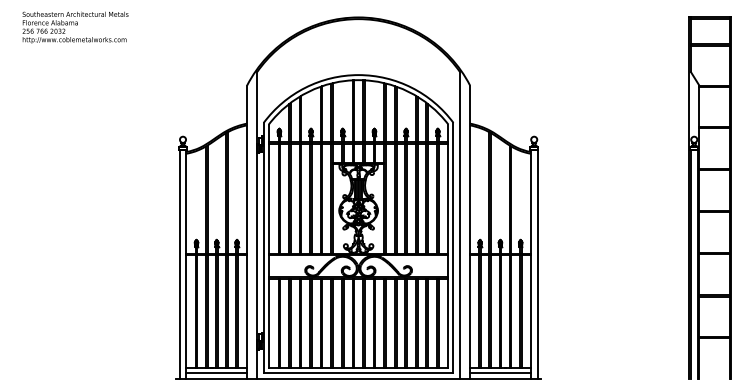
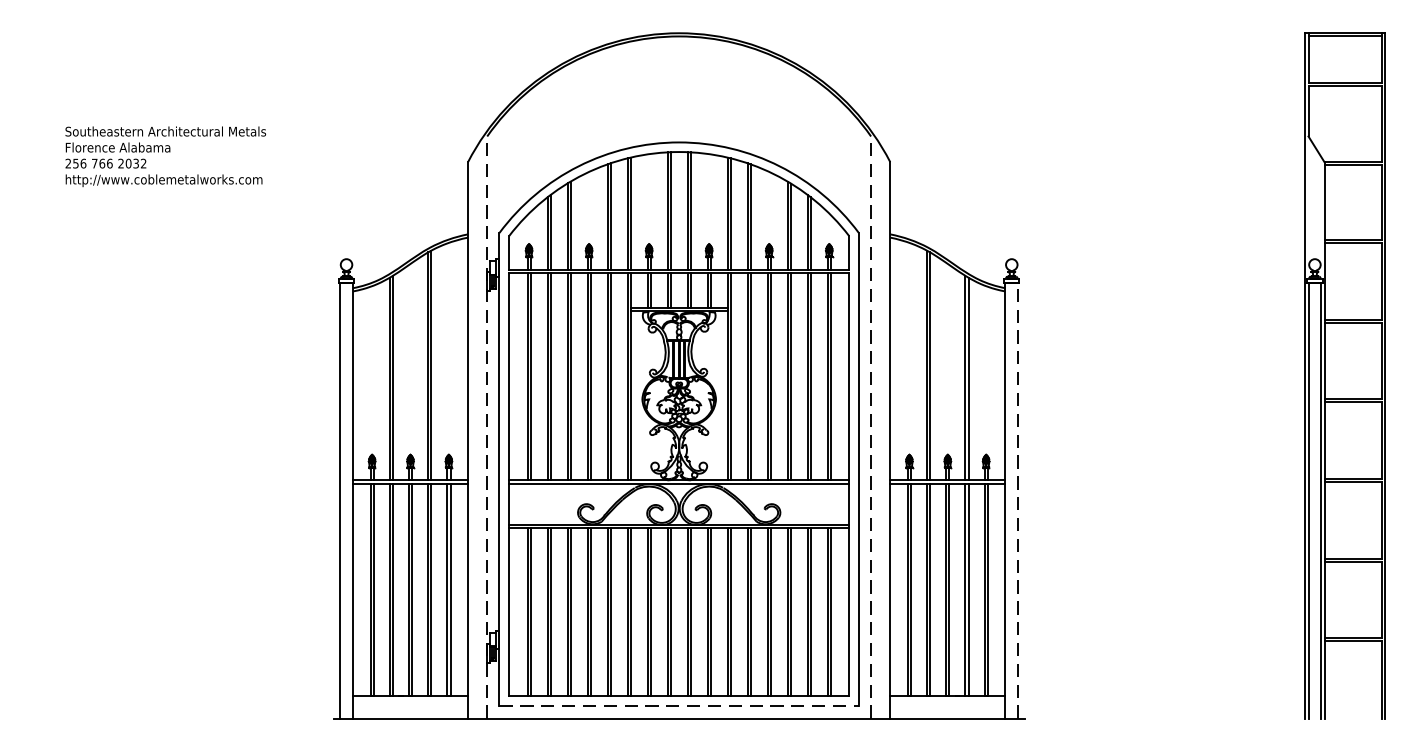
text: (75, 27) -> (165, 156), moved
line: (257, 225) -> (487, 427), solid -> dashed
line: (459, 225) -> (870, 427), solid -> dashed
line: (537, 264) -> (1018, 501), solid -> dashed
line: (216, 372) -> (409, 705), removed
line: (358, 372) -> (678, 705), solid -> dashed
line: (500, 372) -> (947, 705), removed

